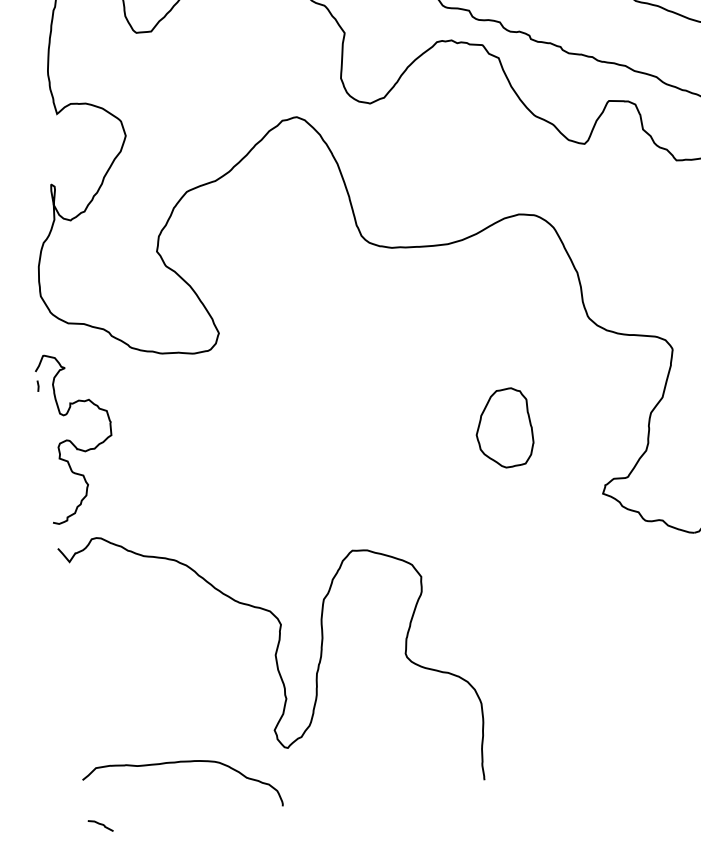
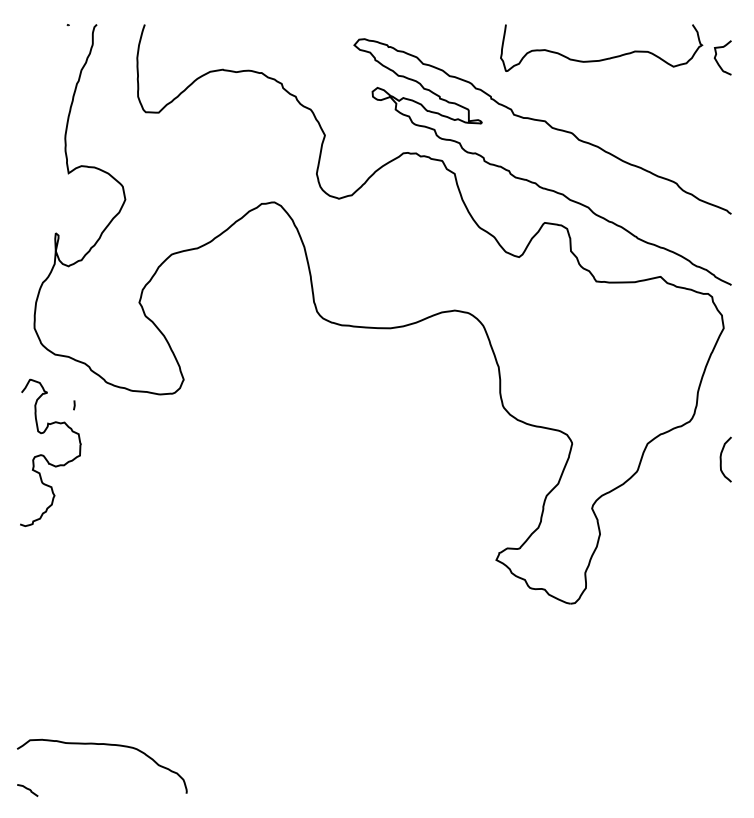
line: (38, 386) -> (74, 405), moved
part: (503, 427) -> (418, 492), removed
curve: (275, 660) -> (196, 667), removed

